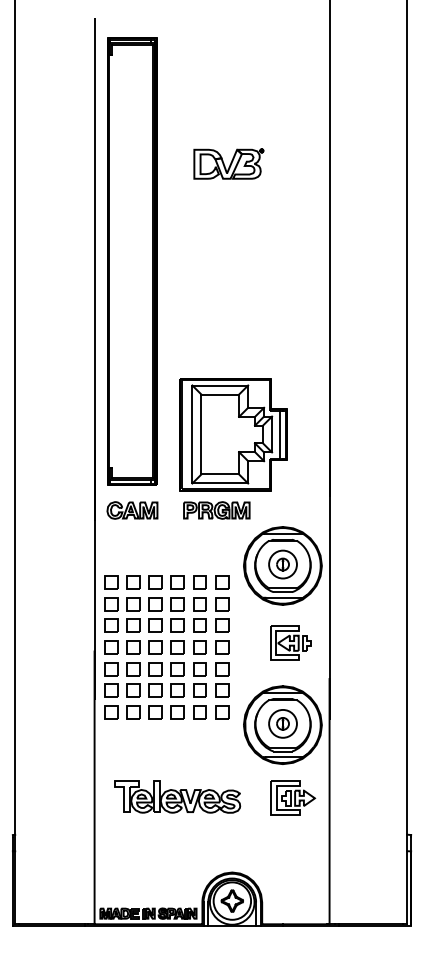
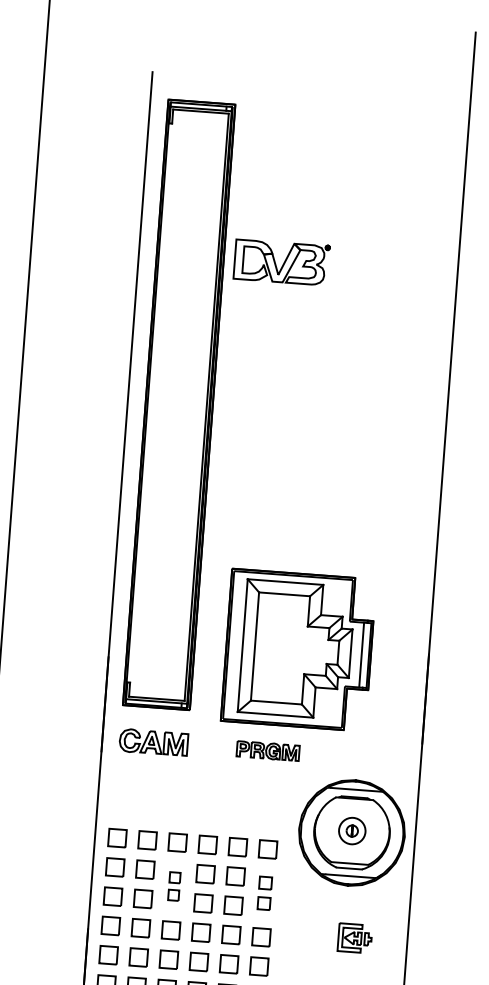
part: (228, 163) -> (281, 261), moved
part: (216, 510) -> (267, 751), size x0.7
part: (282, 564) -> (351, 830), size x0.7
part: (155, 614) -> (174, 885), size x0.6
part: (222, 614) -> (265, 892), size x0.7
part: (290, 642) -> (354, 937), size x0.6

